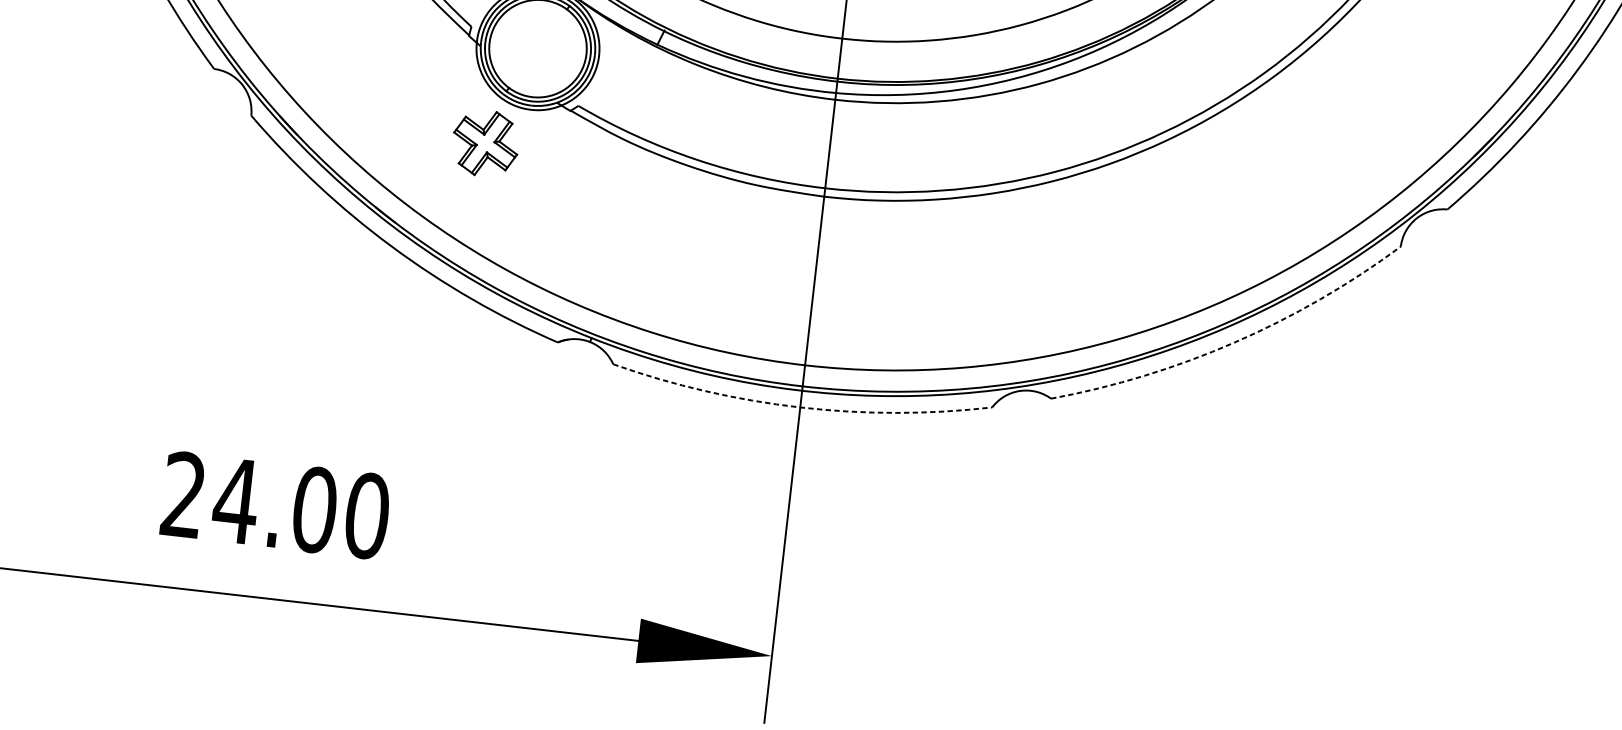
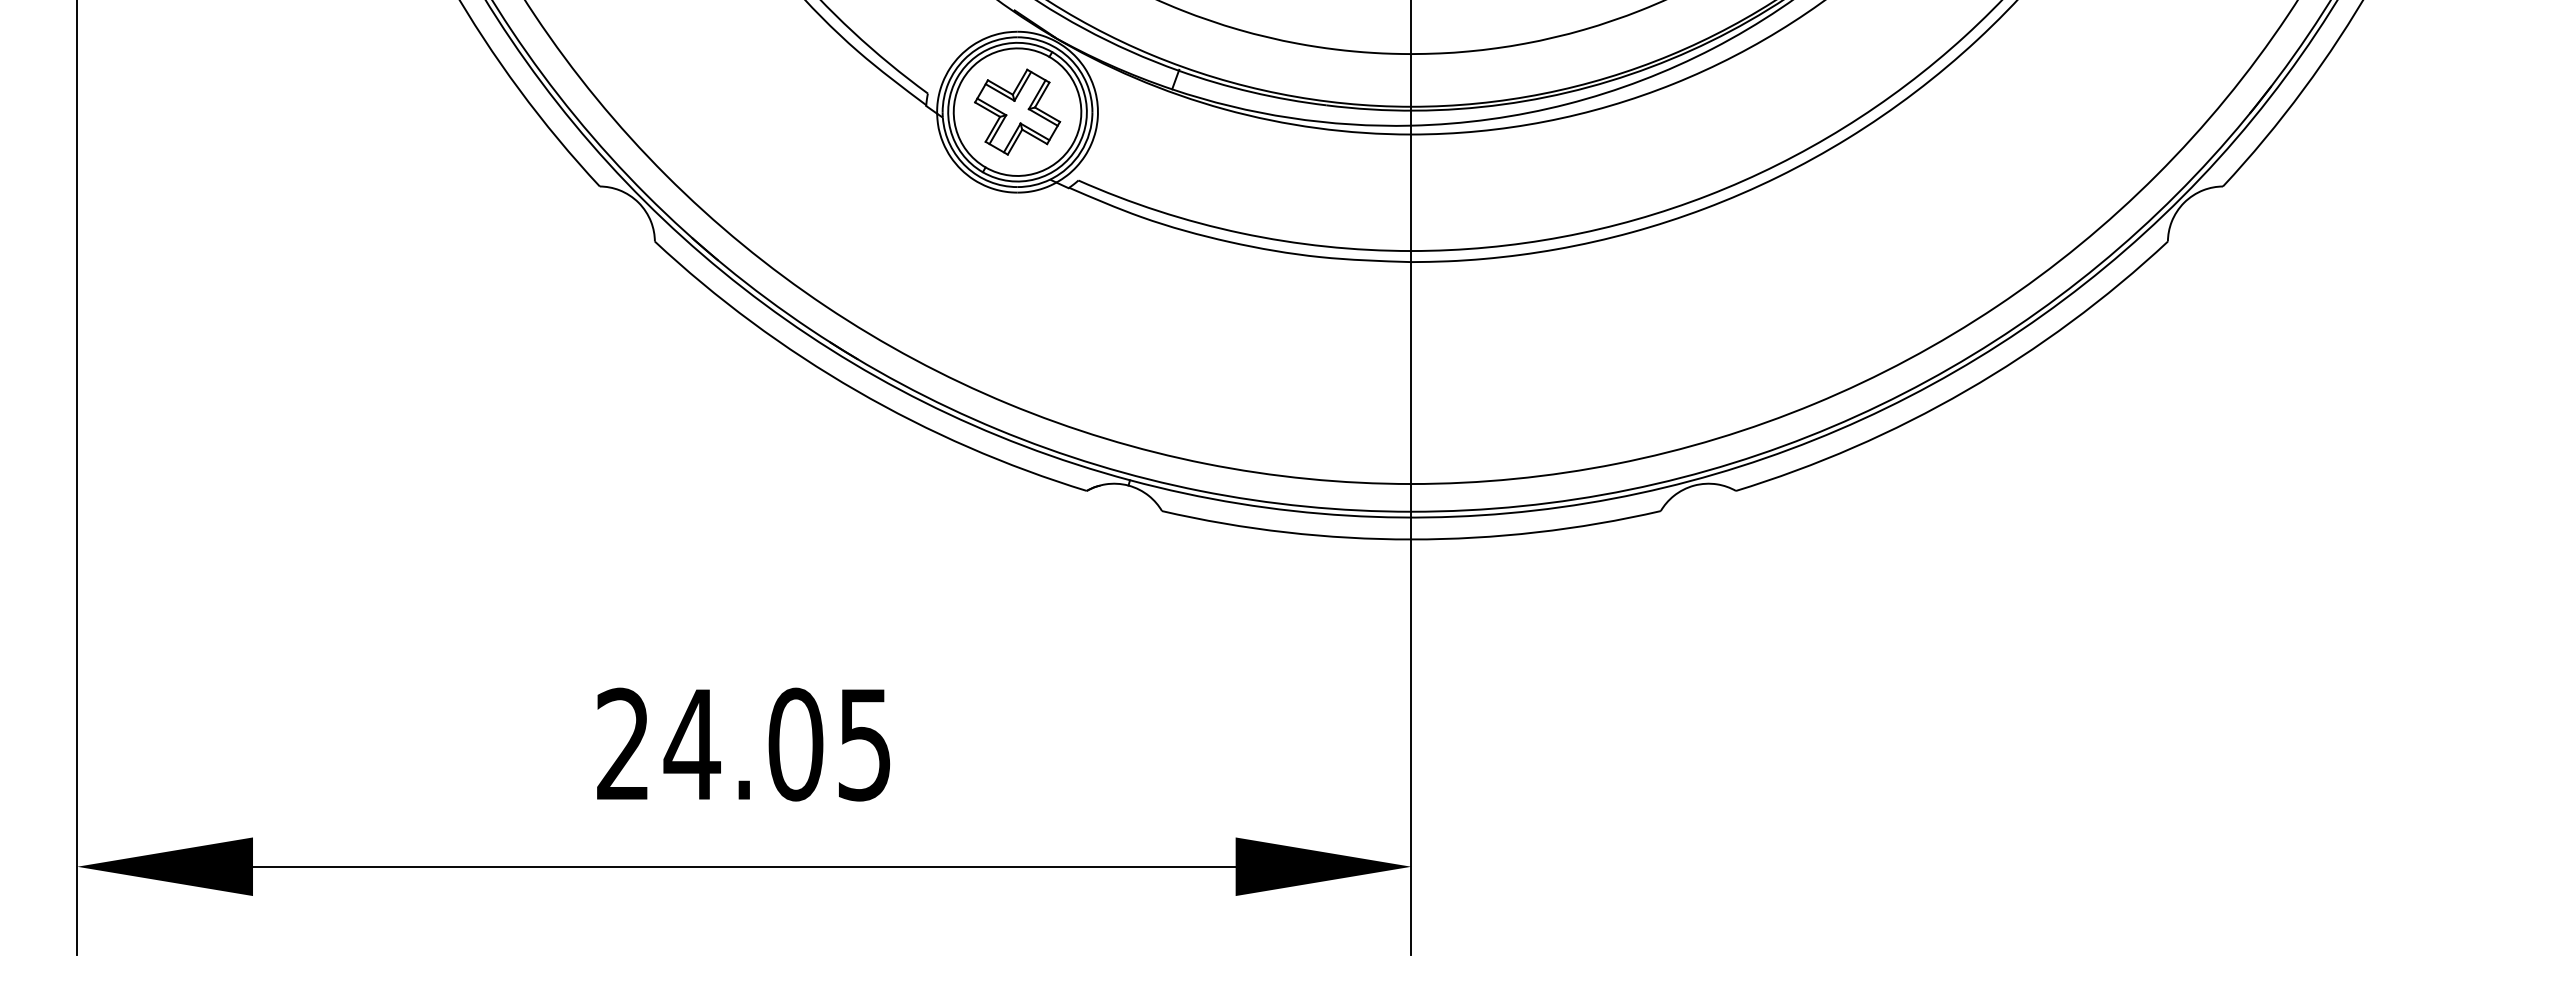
part: (485, 143) -> (1017, 111), moved
arc: (1234, 342) -> (1966, 390), dashed -> solid
arc: (800, 407) -> (1411, 539), dashed -> solid
text: (366, 515) -> (864, 744), 24.00 -> 24.05

